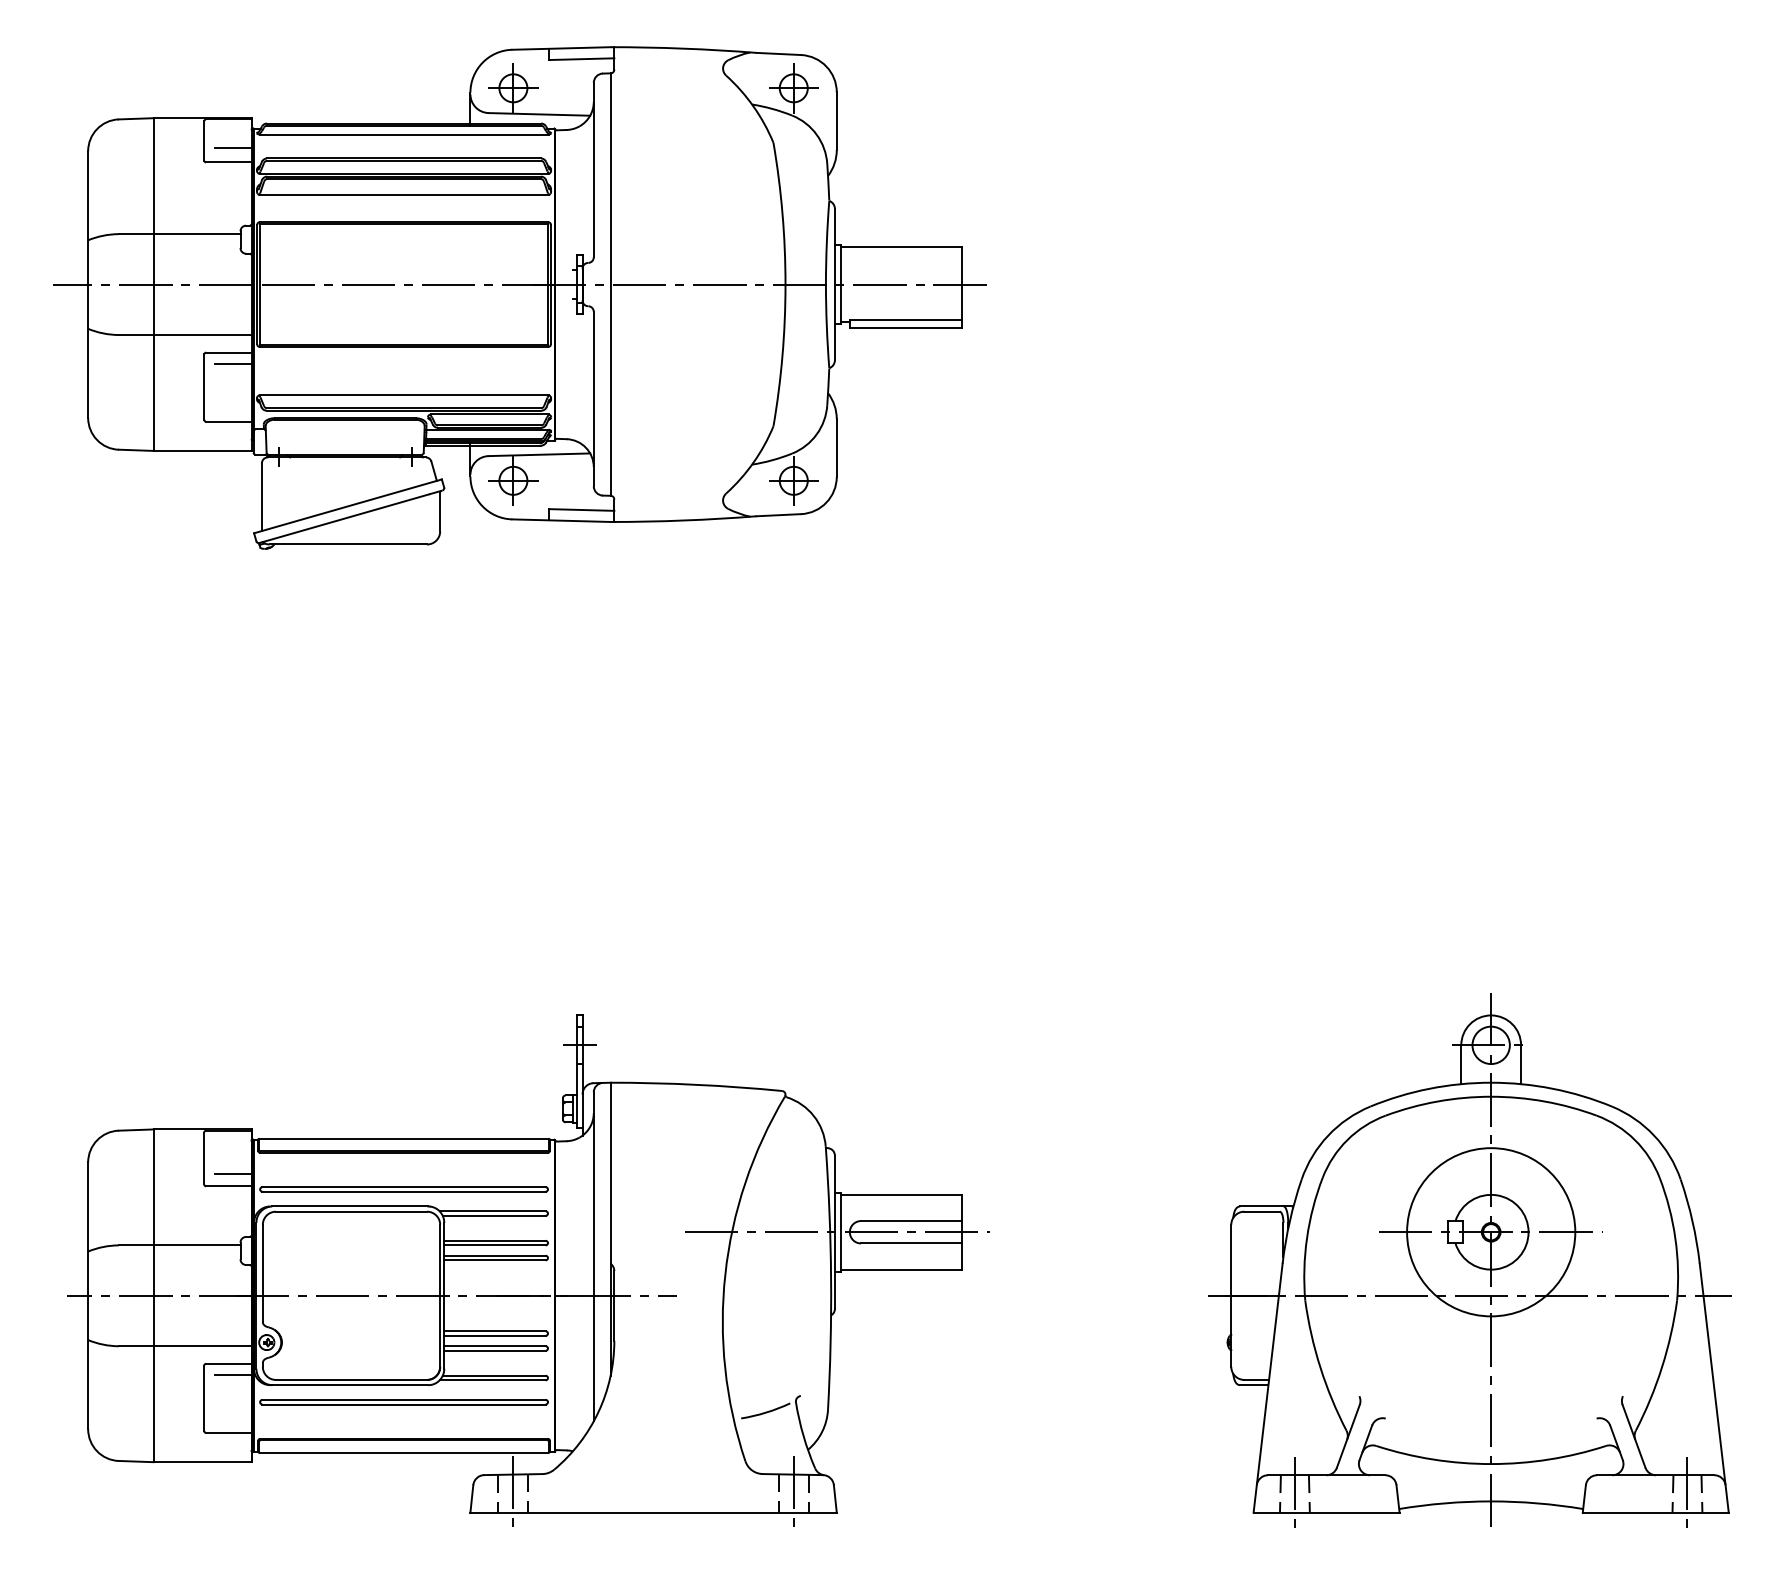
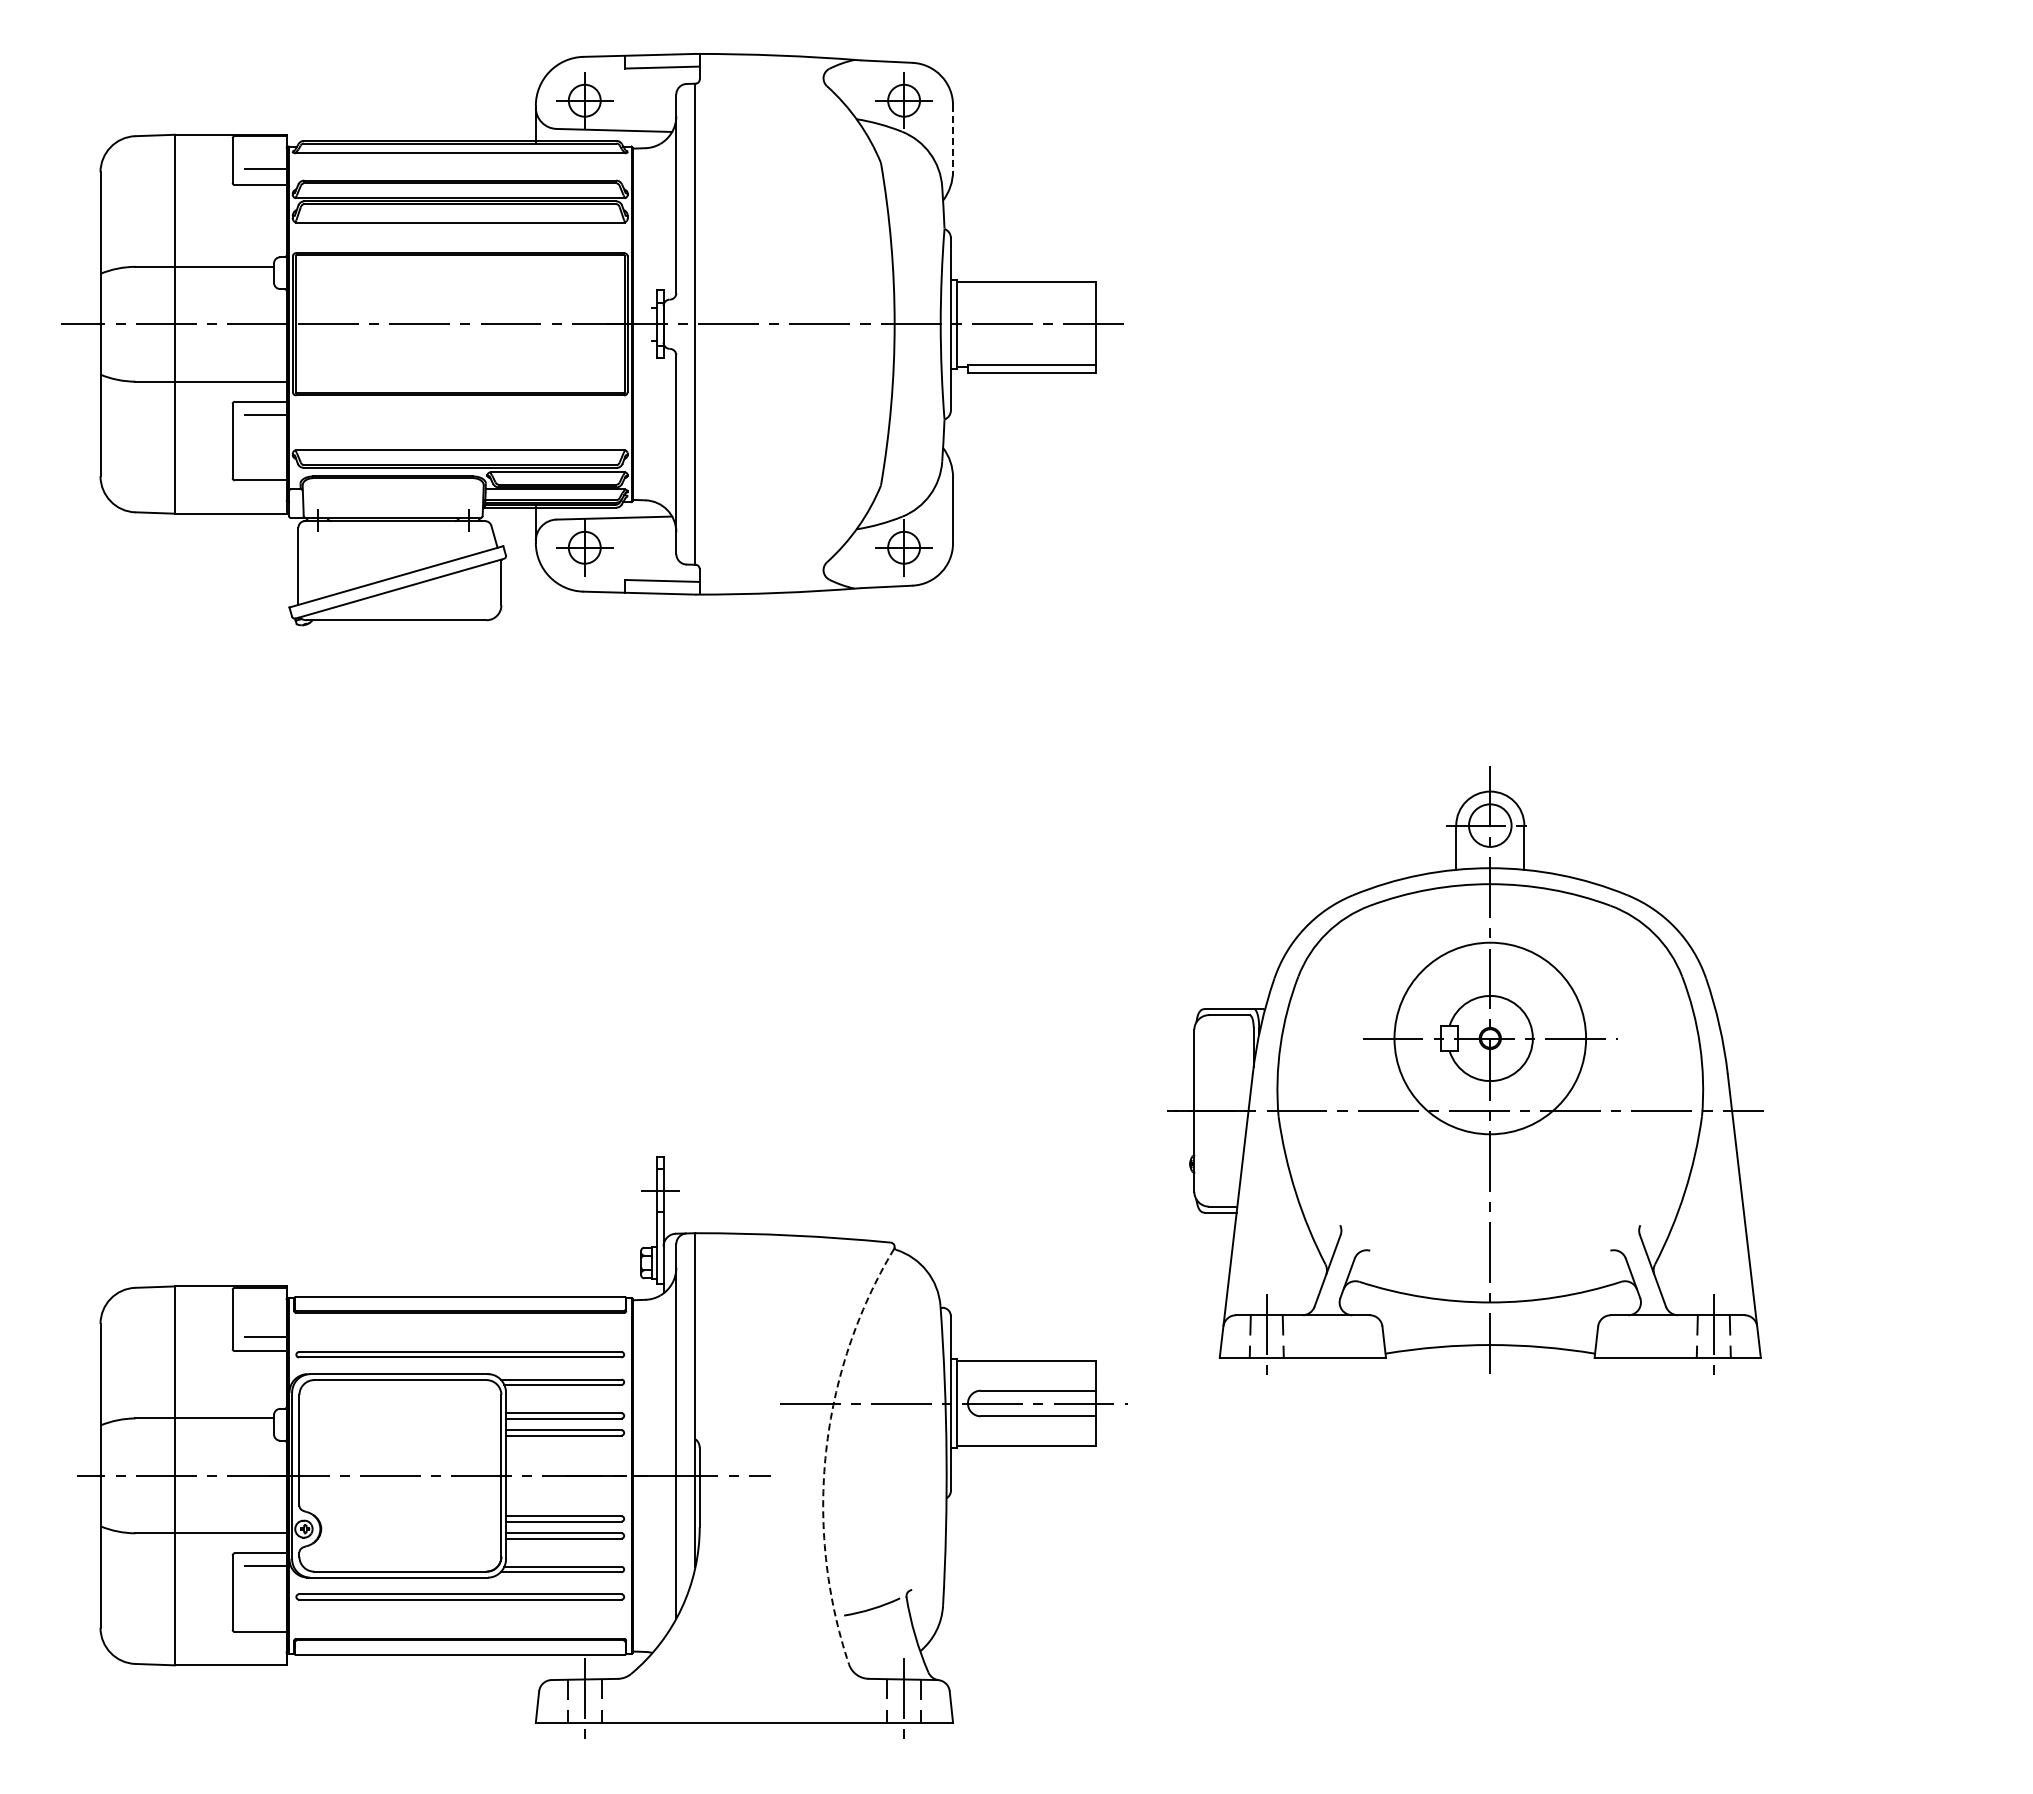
line: (837, 121) -> (953, 138), solid -> dashed
part: (1469, 1260) -> (1465, 1070), moved
arc: (725, 1274) -> (826, 1451), solid -> dashed

